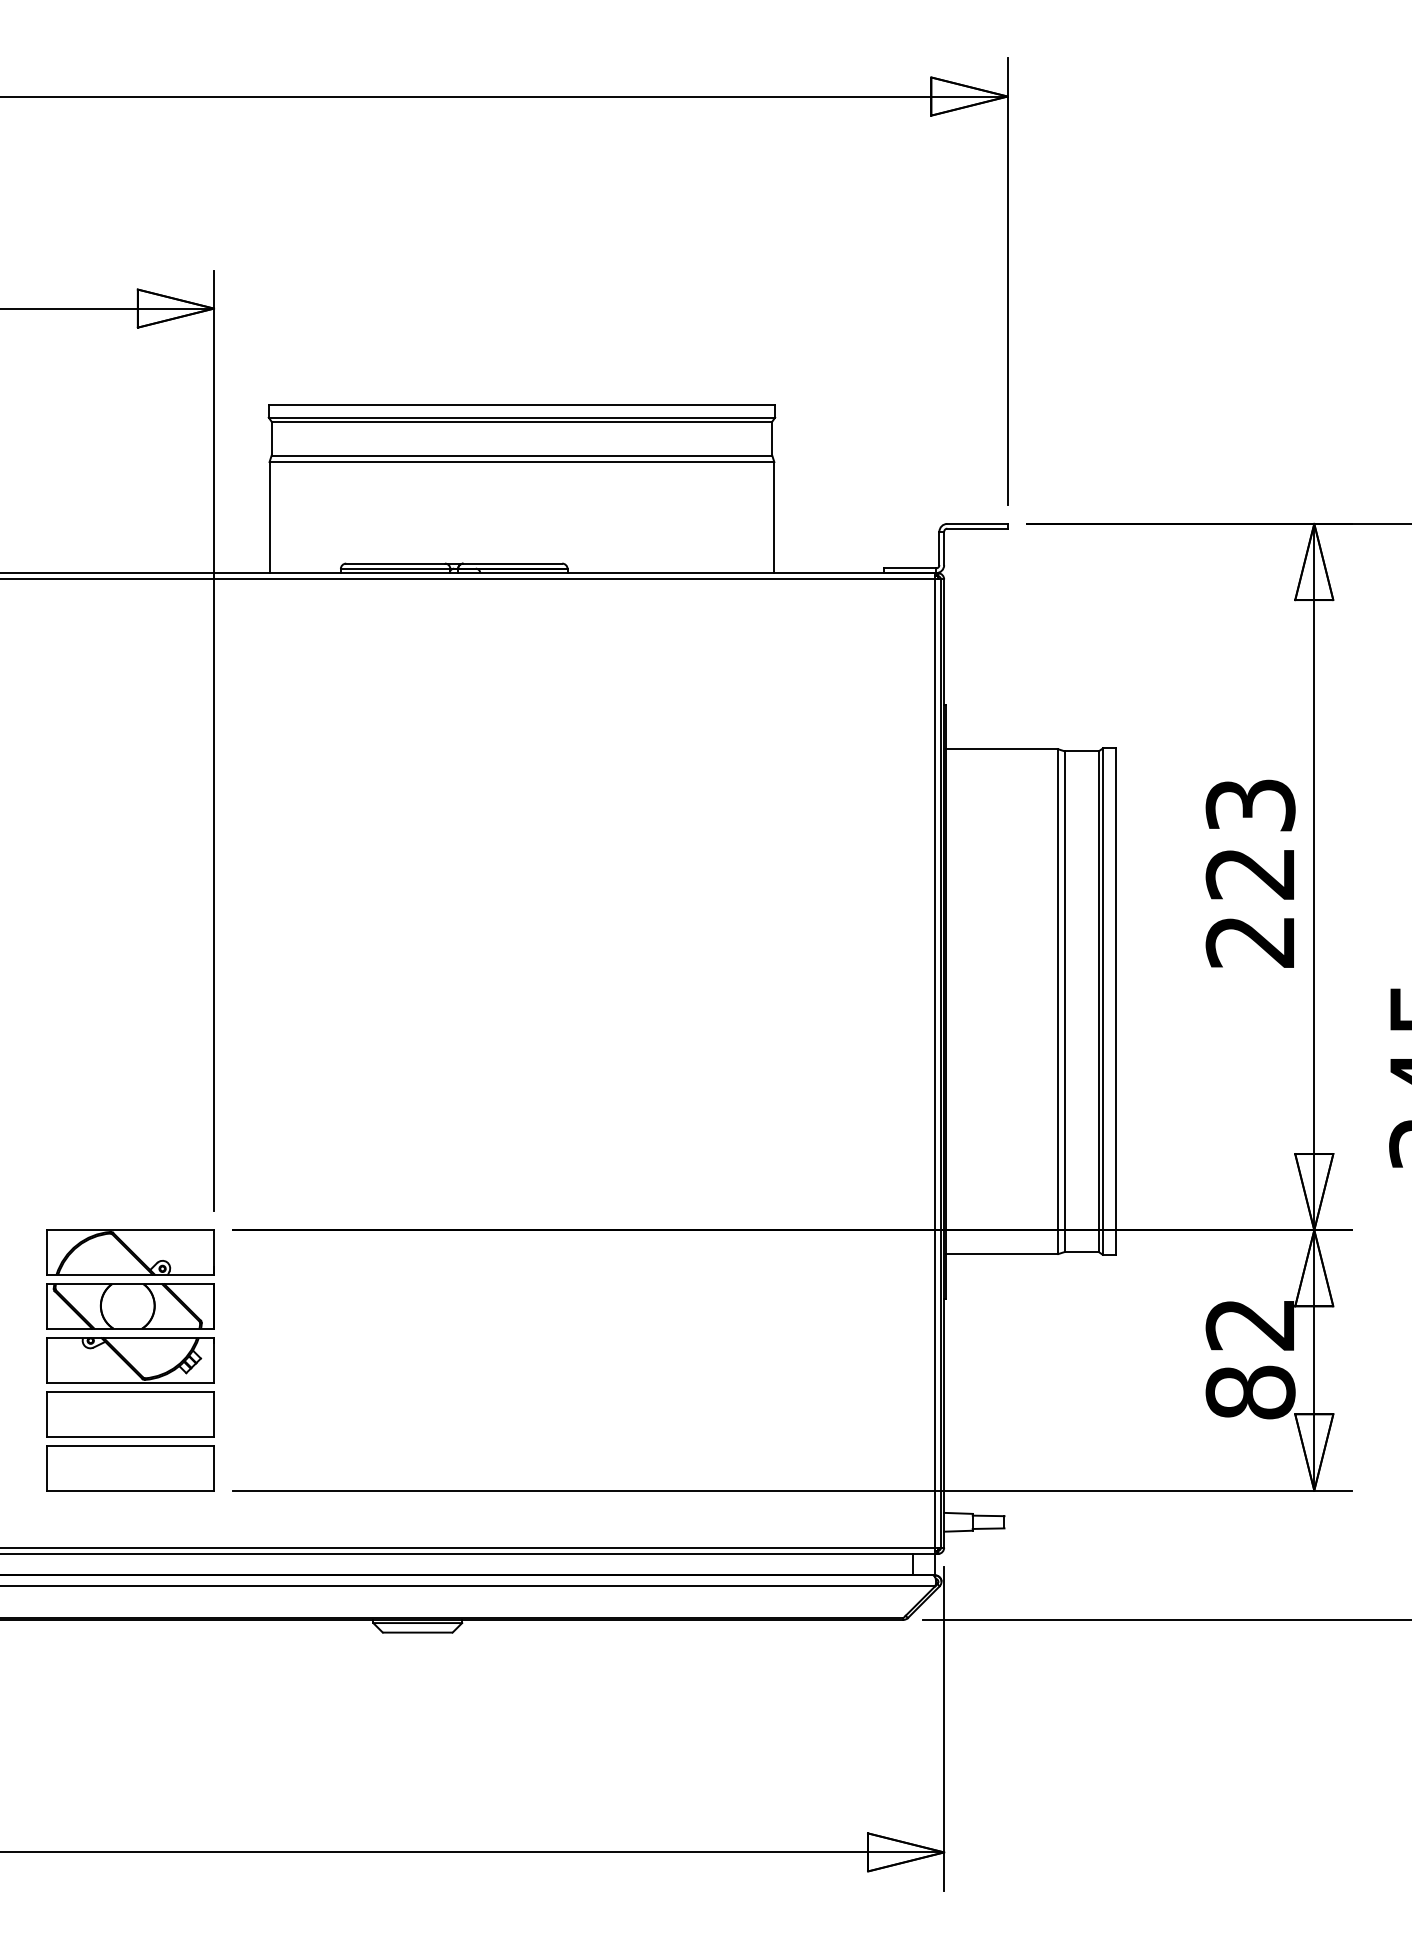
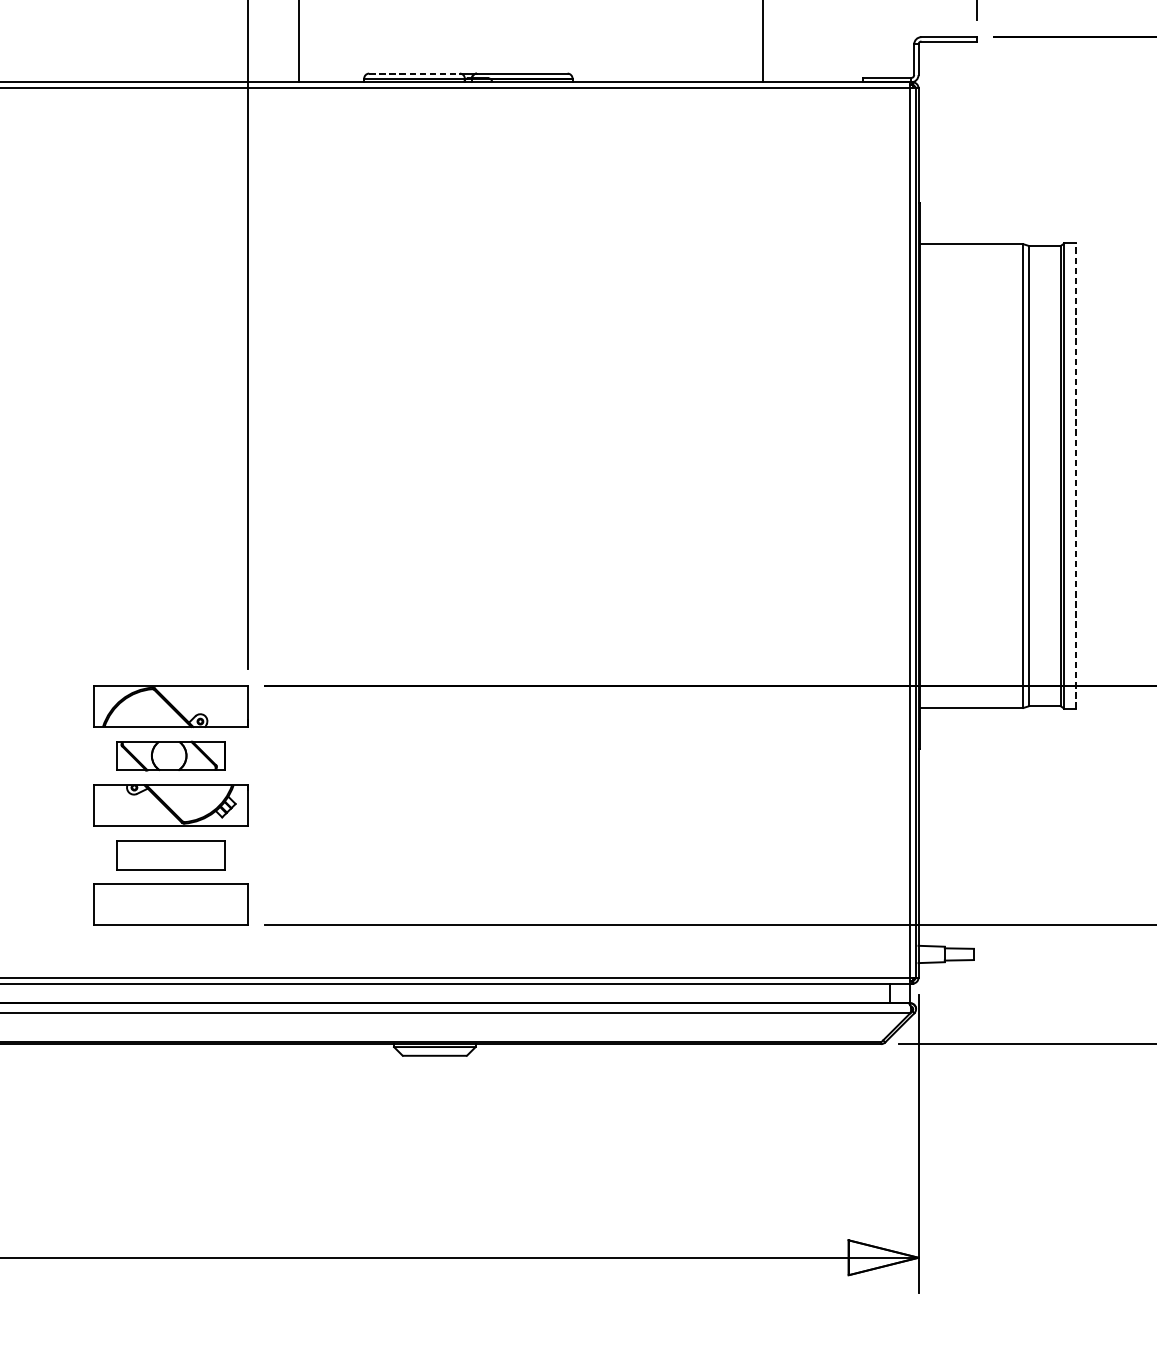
line: (396, 563) -> (415, 73), solid -> dashed
line: (1115, 1001) -> (1075, 475), solid -> dashed
part: (130, 1306) -> (170, 756), size x0.7
part: (130, 1414) -> (170, 855), size x0.7

